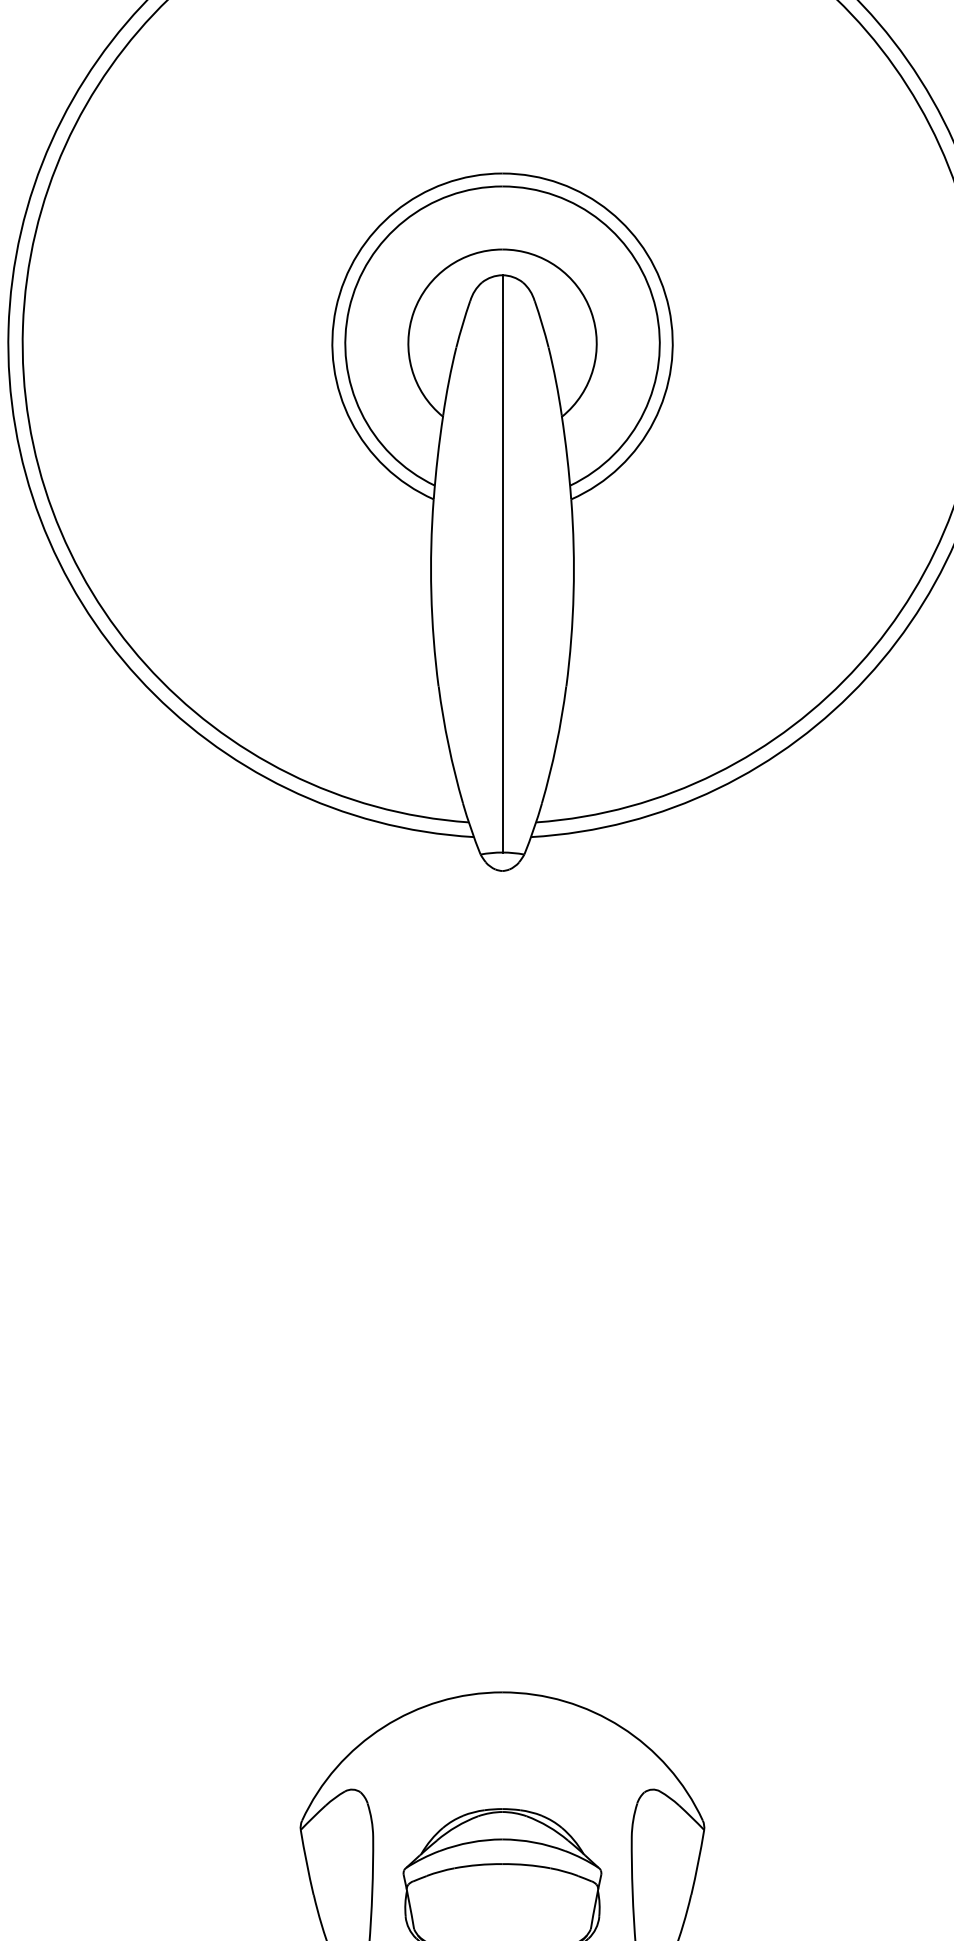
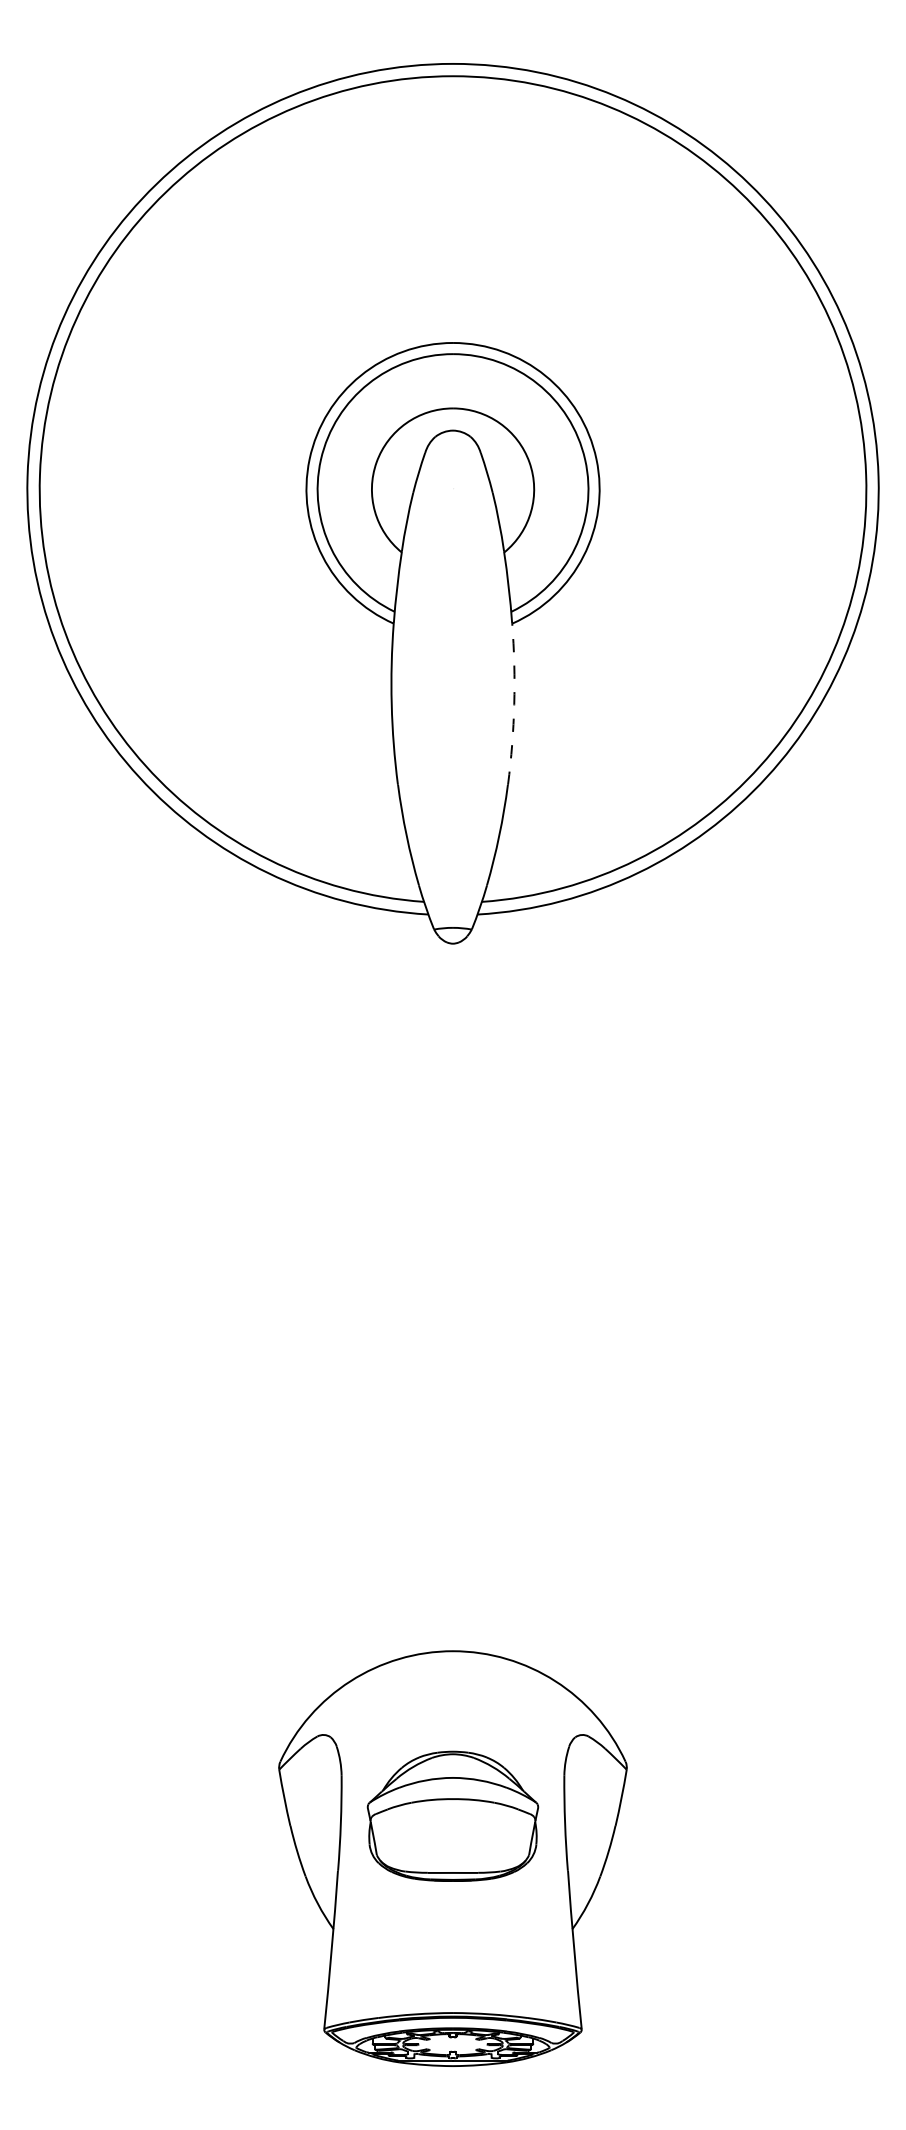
line: (503, 563) -> (453, 678), removed
arc: (573, 593) -> (514, 704), solid -> dashed

